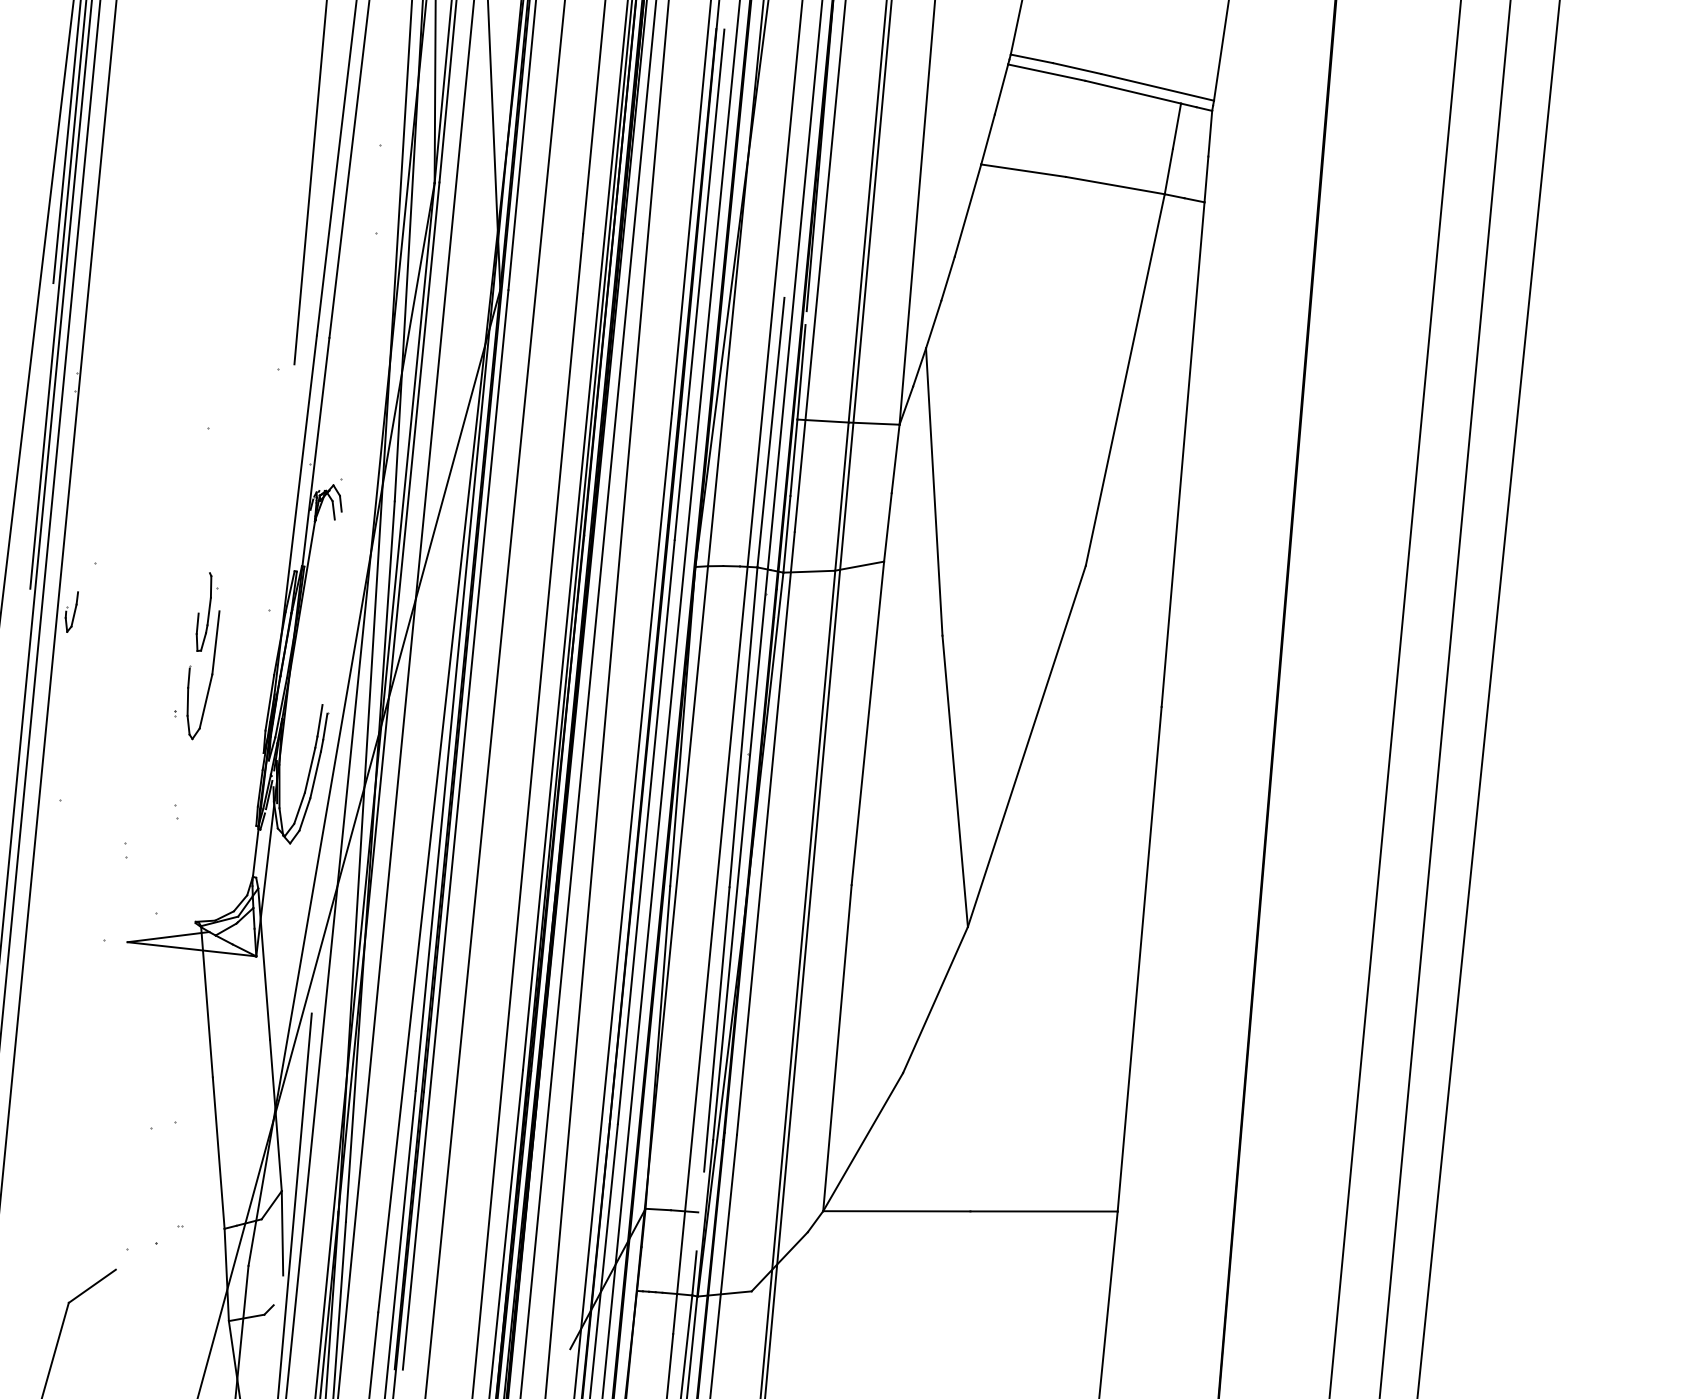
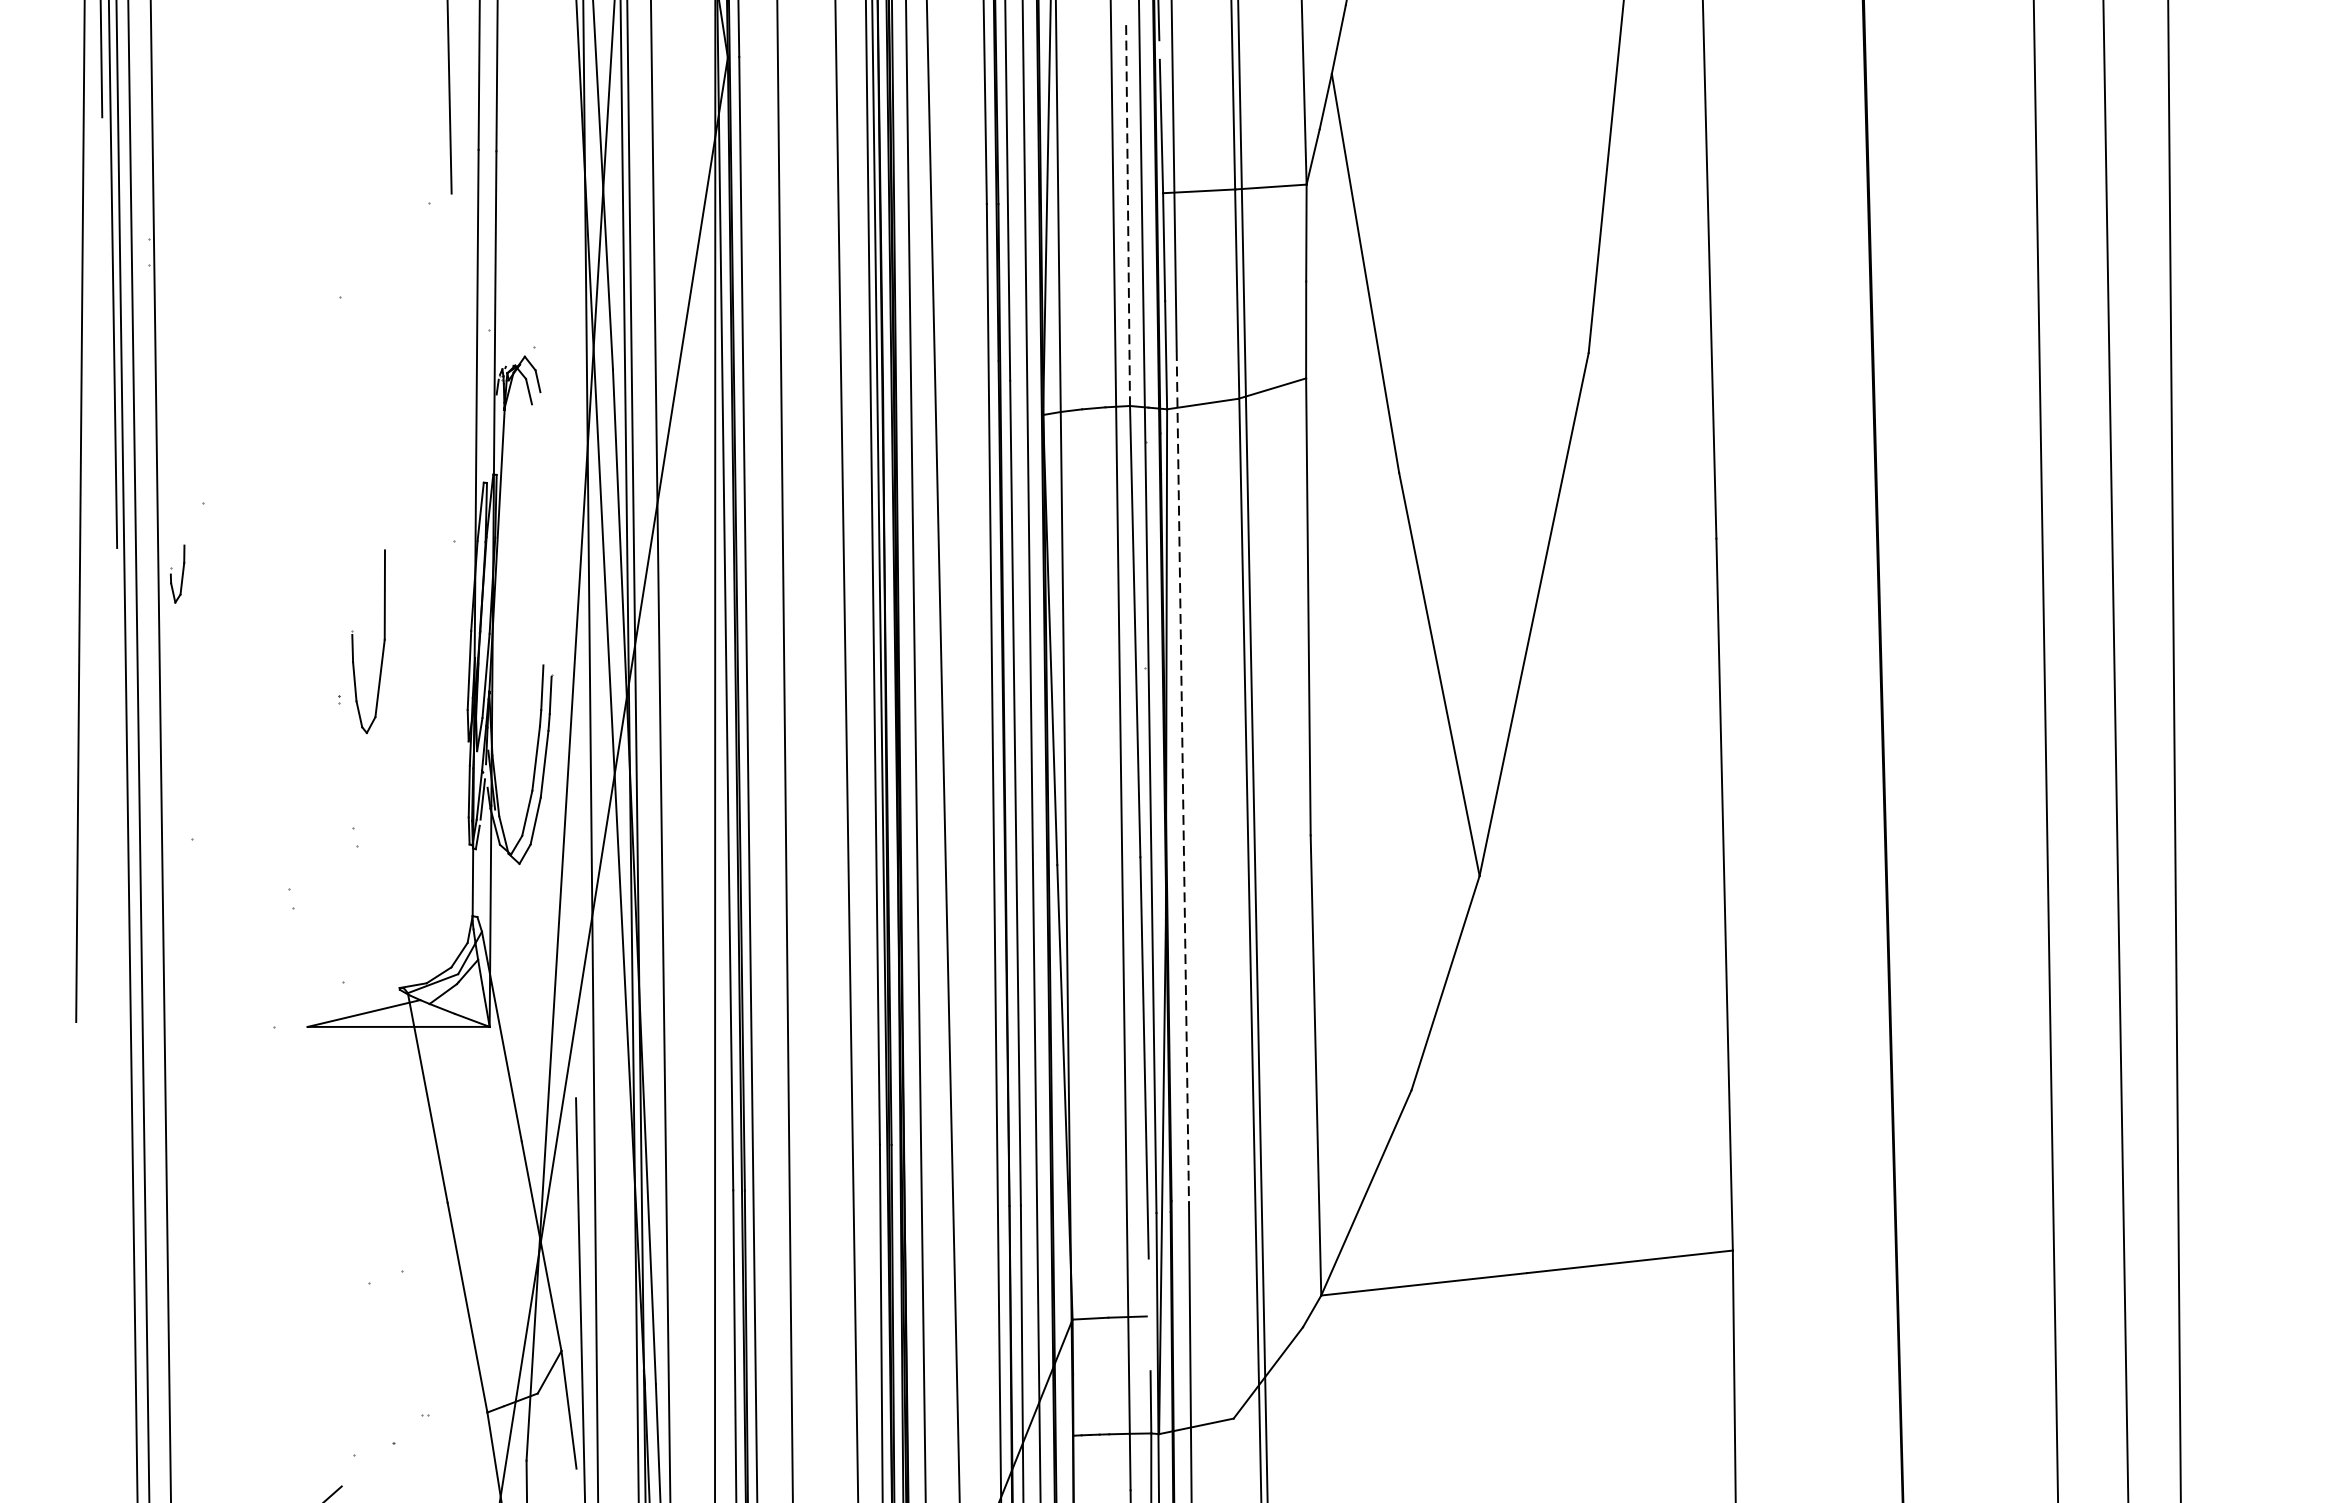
line: (770, 433) -> (1127, 216), solid -> dashed
part: (206, 611) -> (366, 552), removed
line: (765, 833) -> (1182, 776), solid -> dashed

